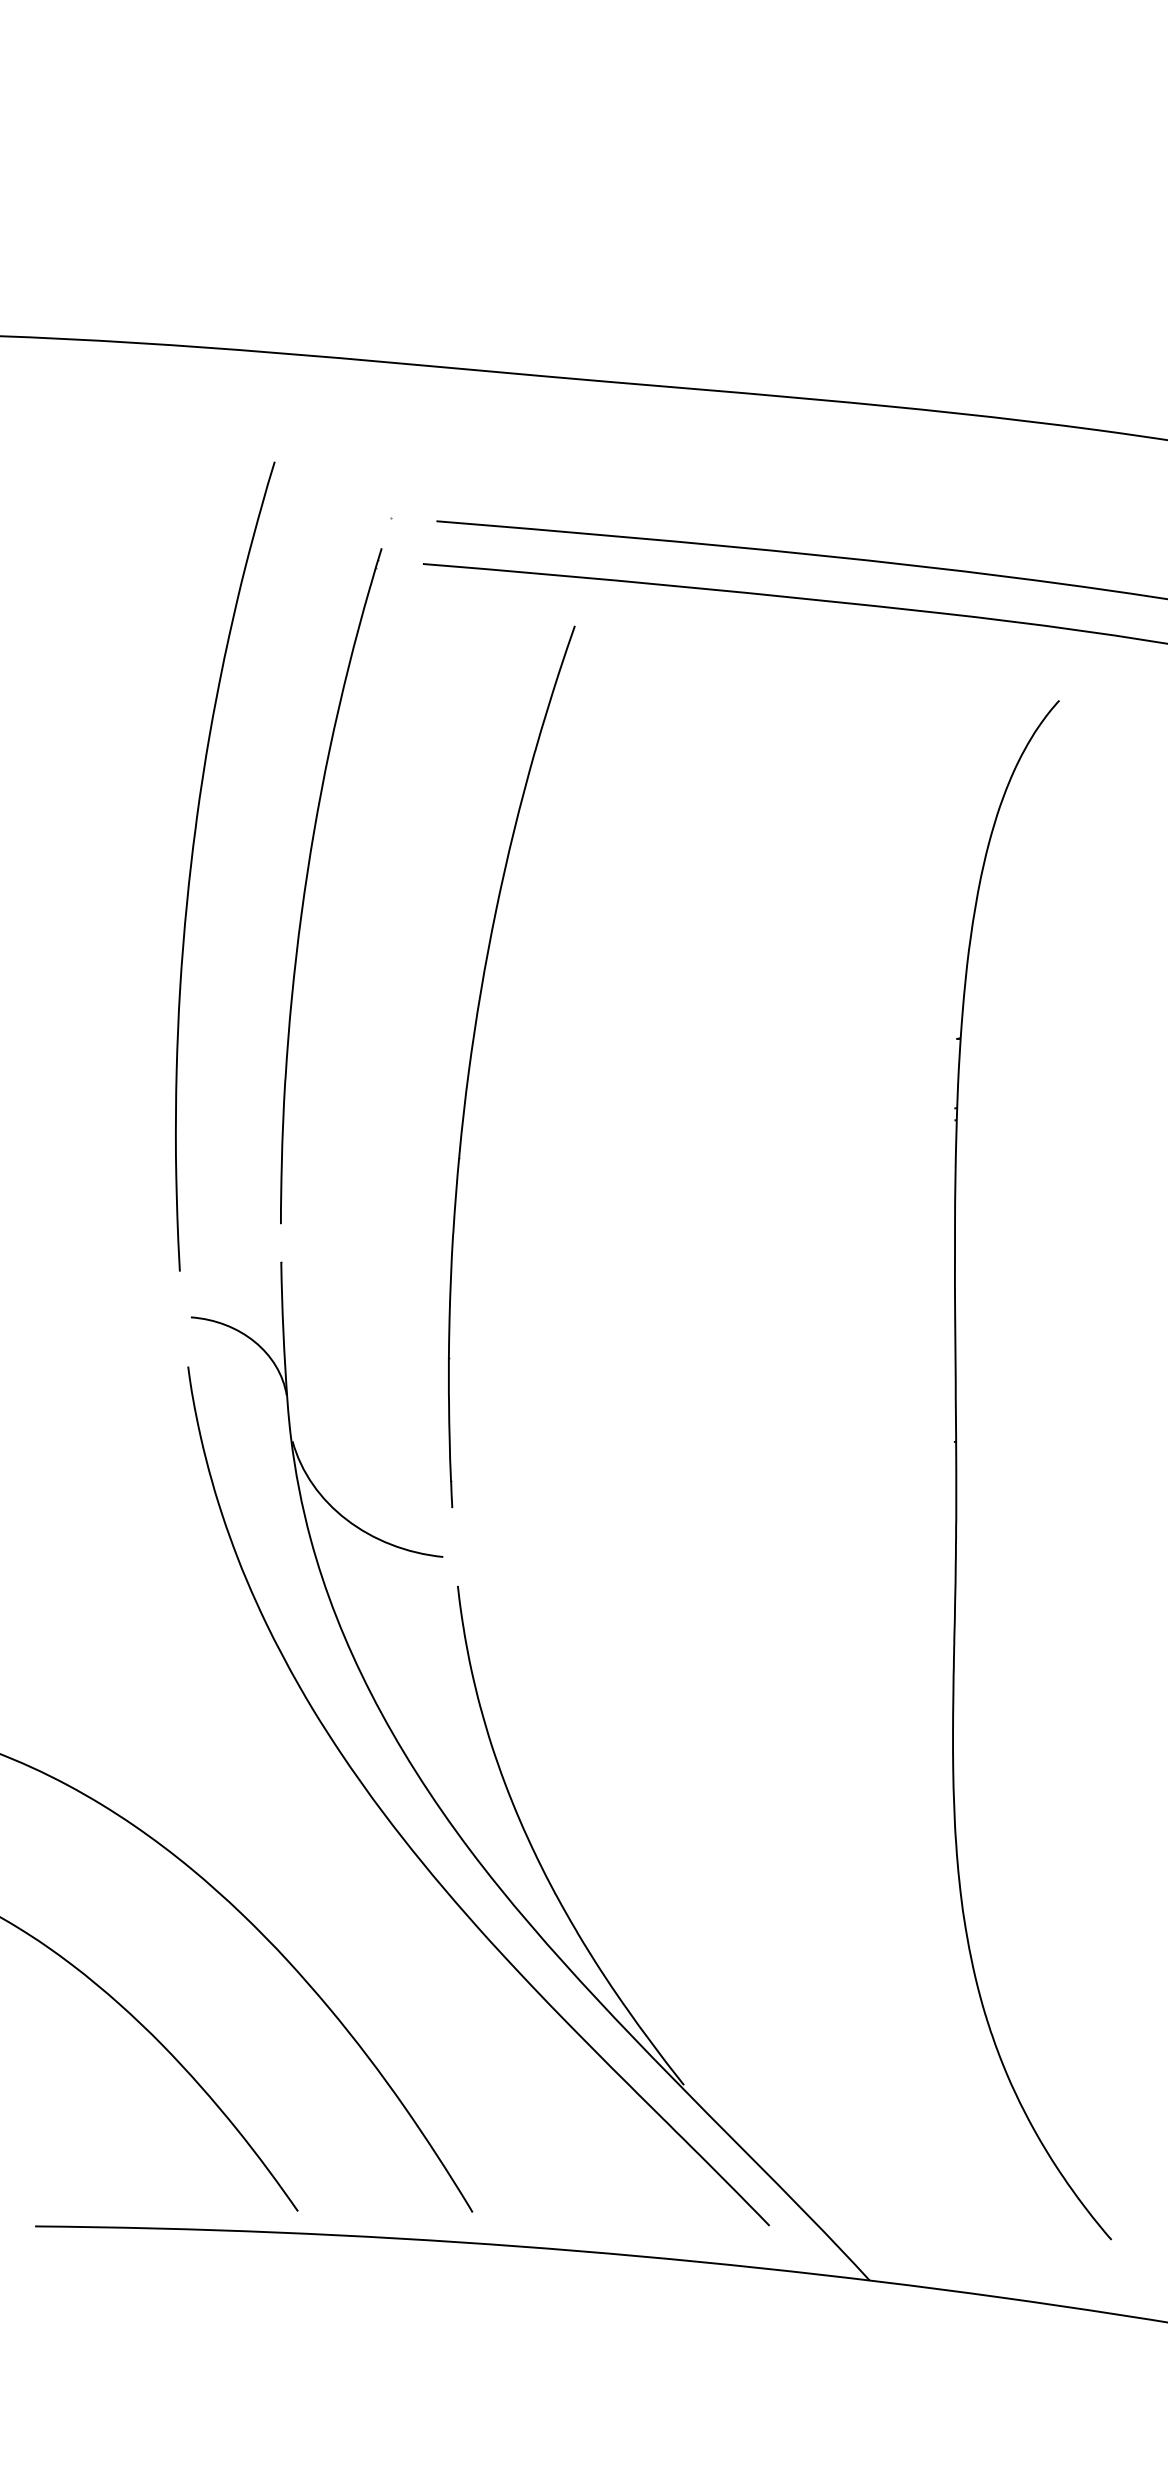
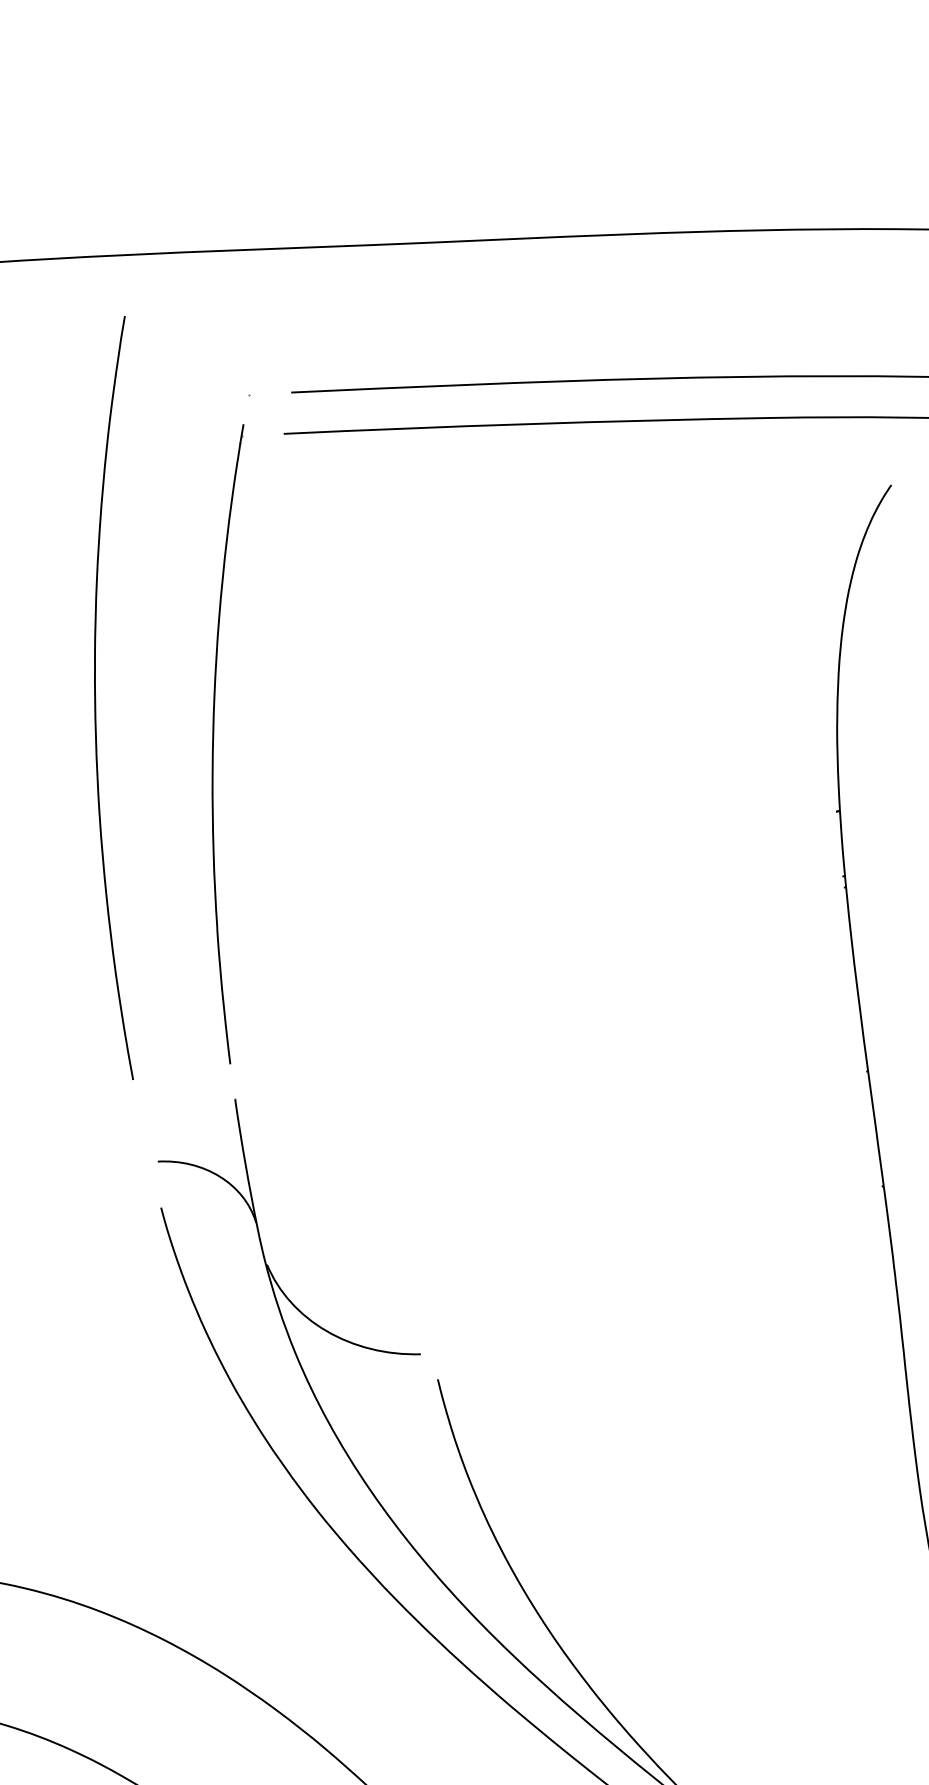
part: (192, 864) -> (96, 700), moved
part: (471, 1061) -> (388, 890), removed

